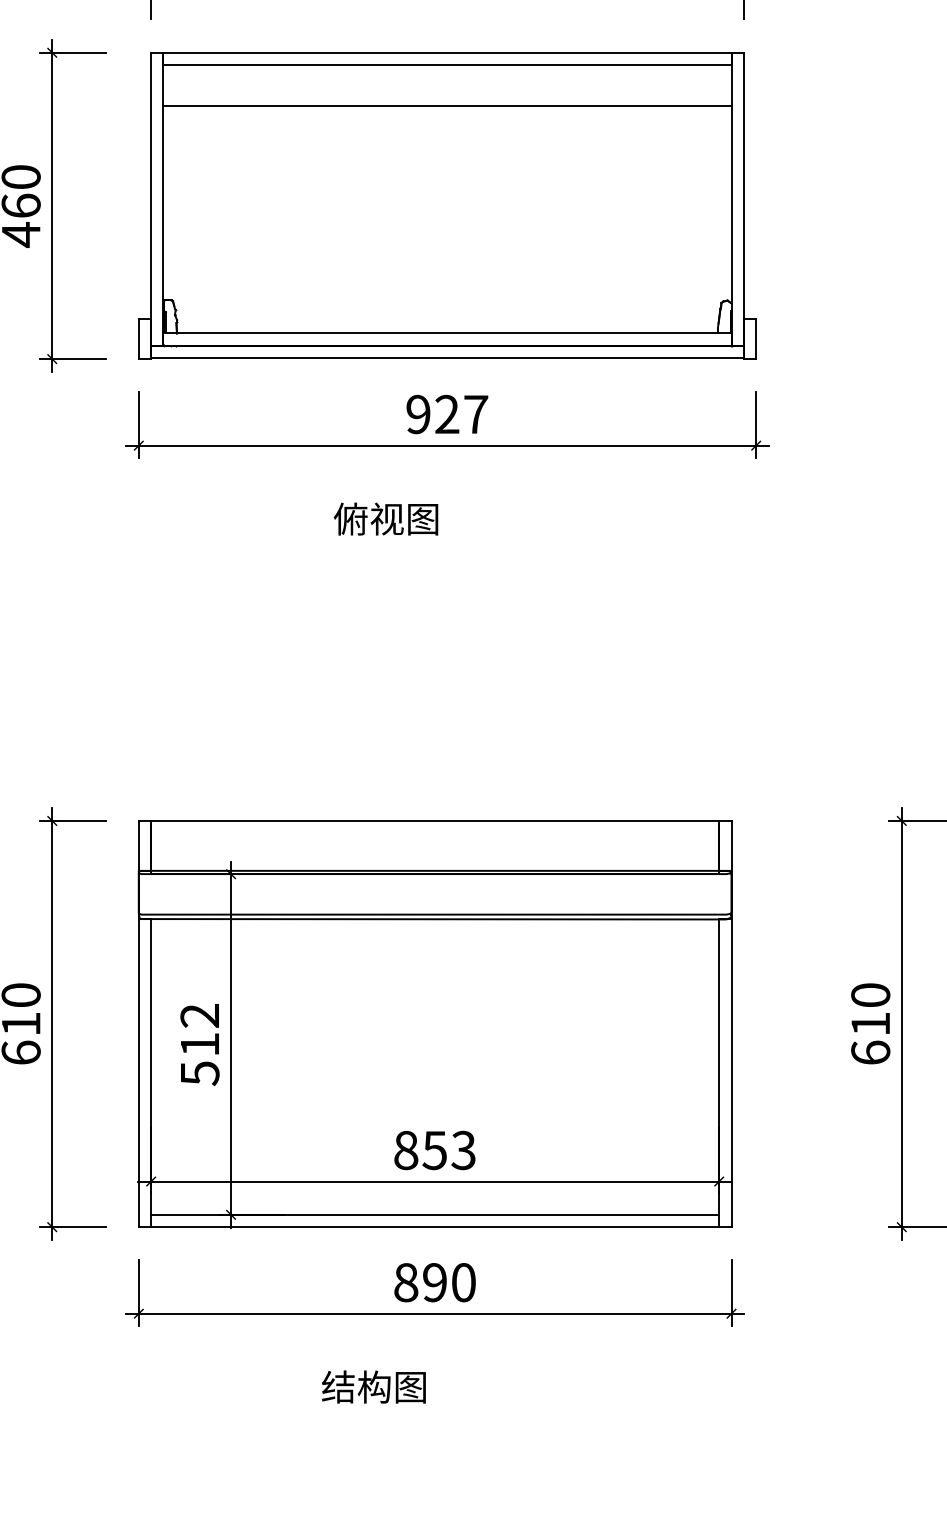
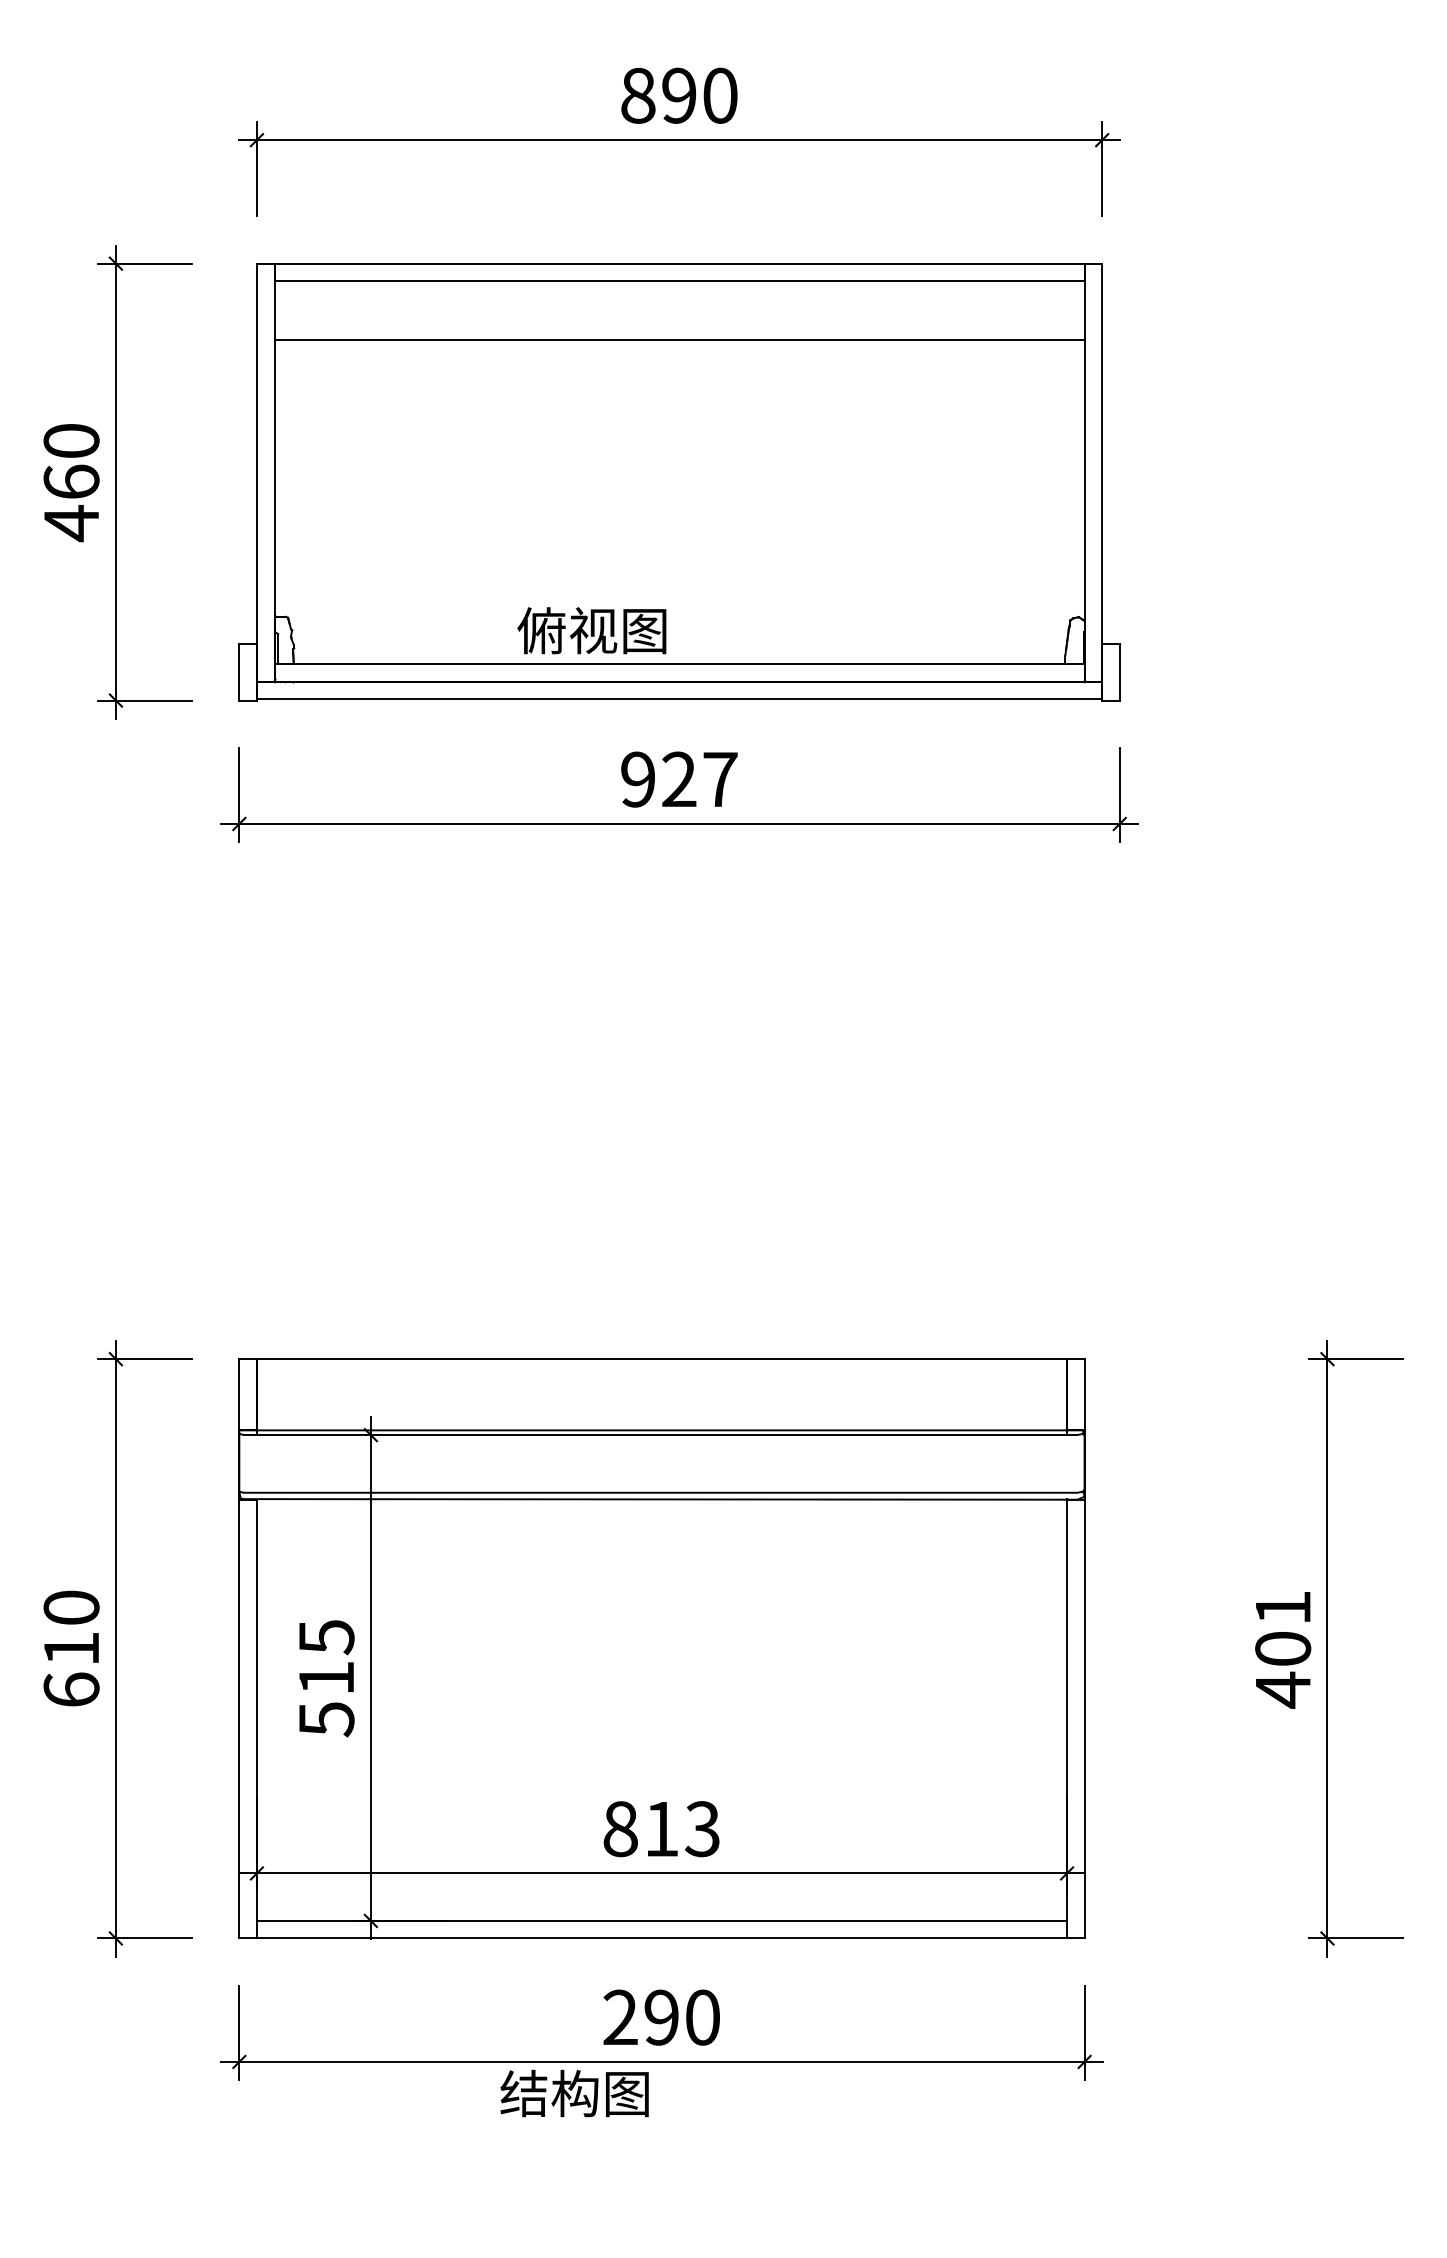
text: (385, 518) -> (591, 630), moved
text: (199, 1016) -> (326, 1637), 512 -> 515
text: (870, 1024) -> (1283, 1649), 610 -> 401
text: (434, 1150) -> (660, 1829), 853 -> 813
text: (406, 1282) -> (620, 2017), 890 -> 290
text: (373, 1387) -> (574, 2093), moved

